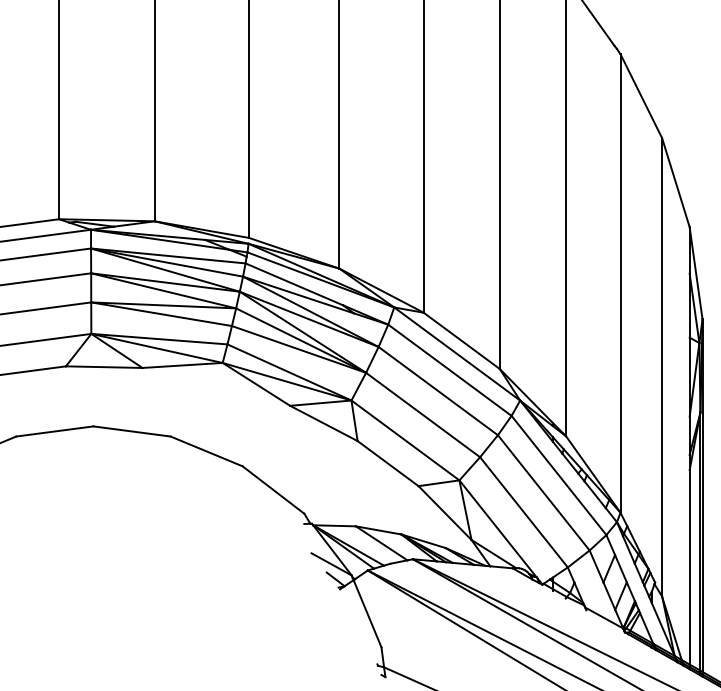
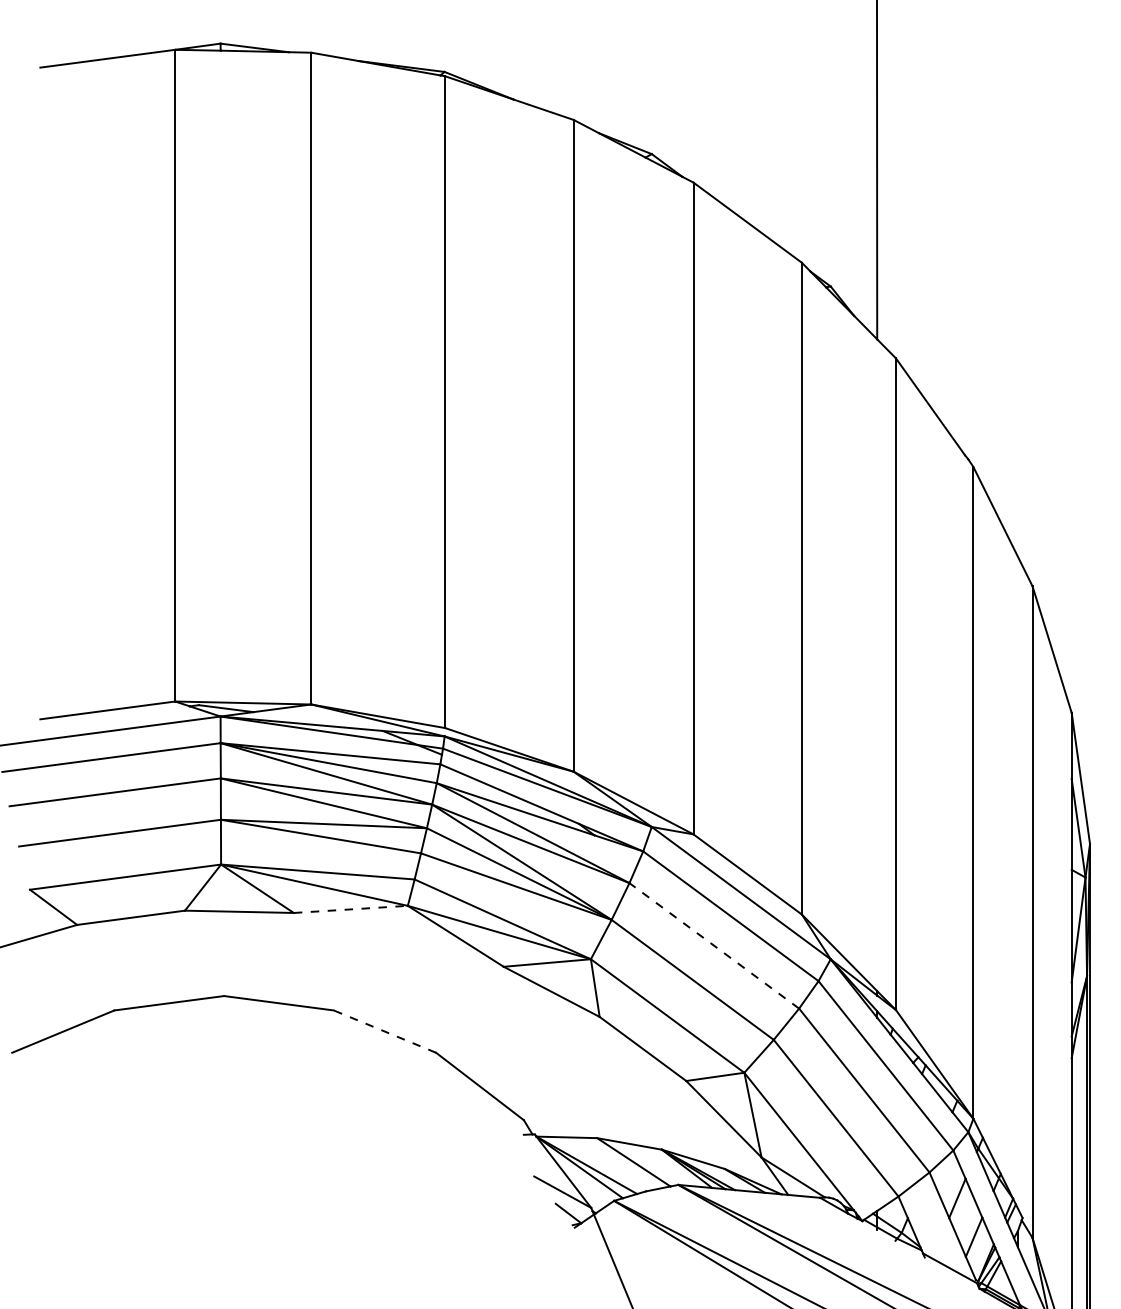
line: (183, 365) -> (351, 909), solid -> dashed
line: (438, 390) -> (714, 945), solid -> dashed
line: (206, 451) -> (384, 1031), solid -> dashed

